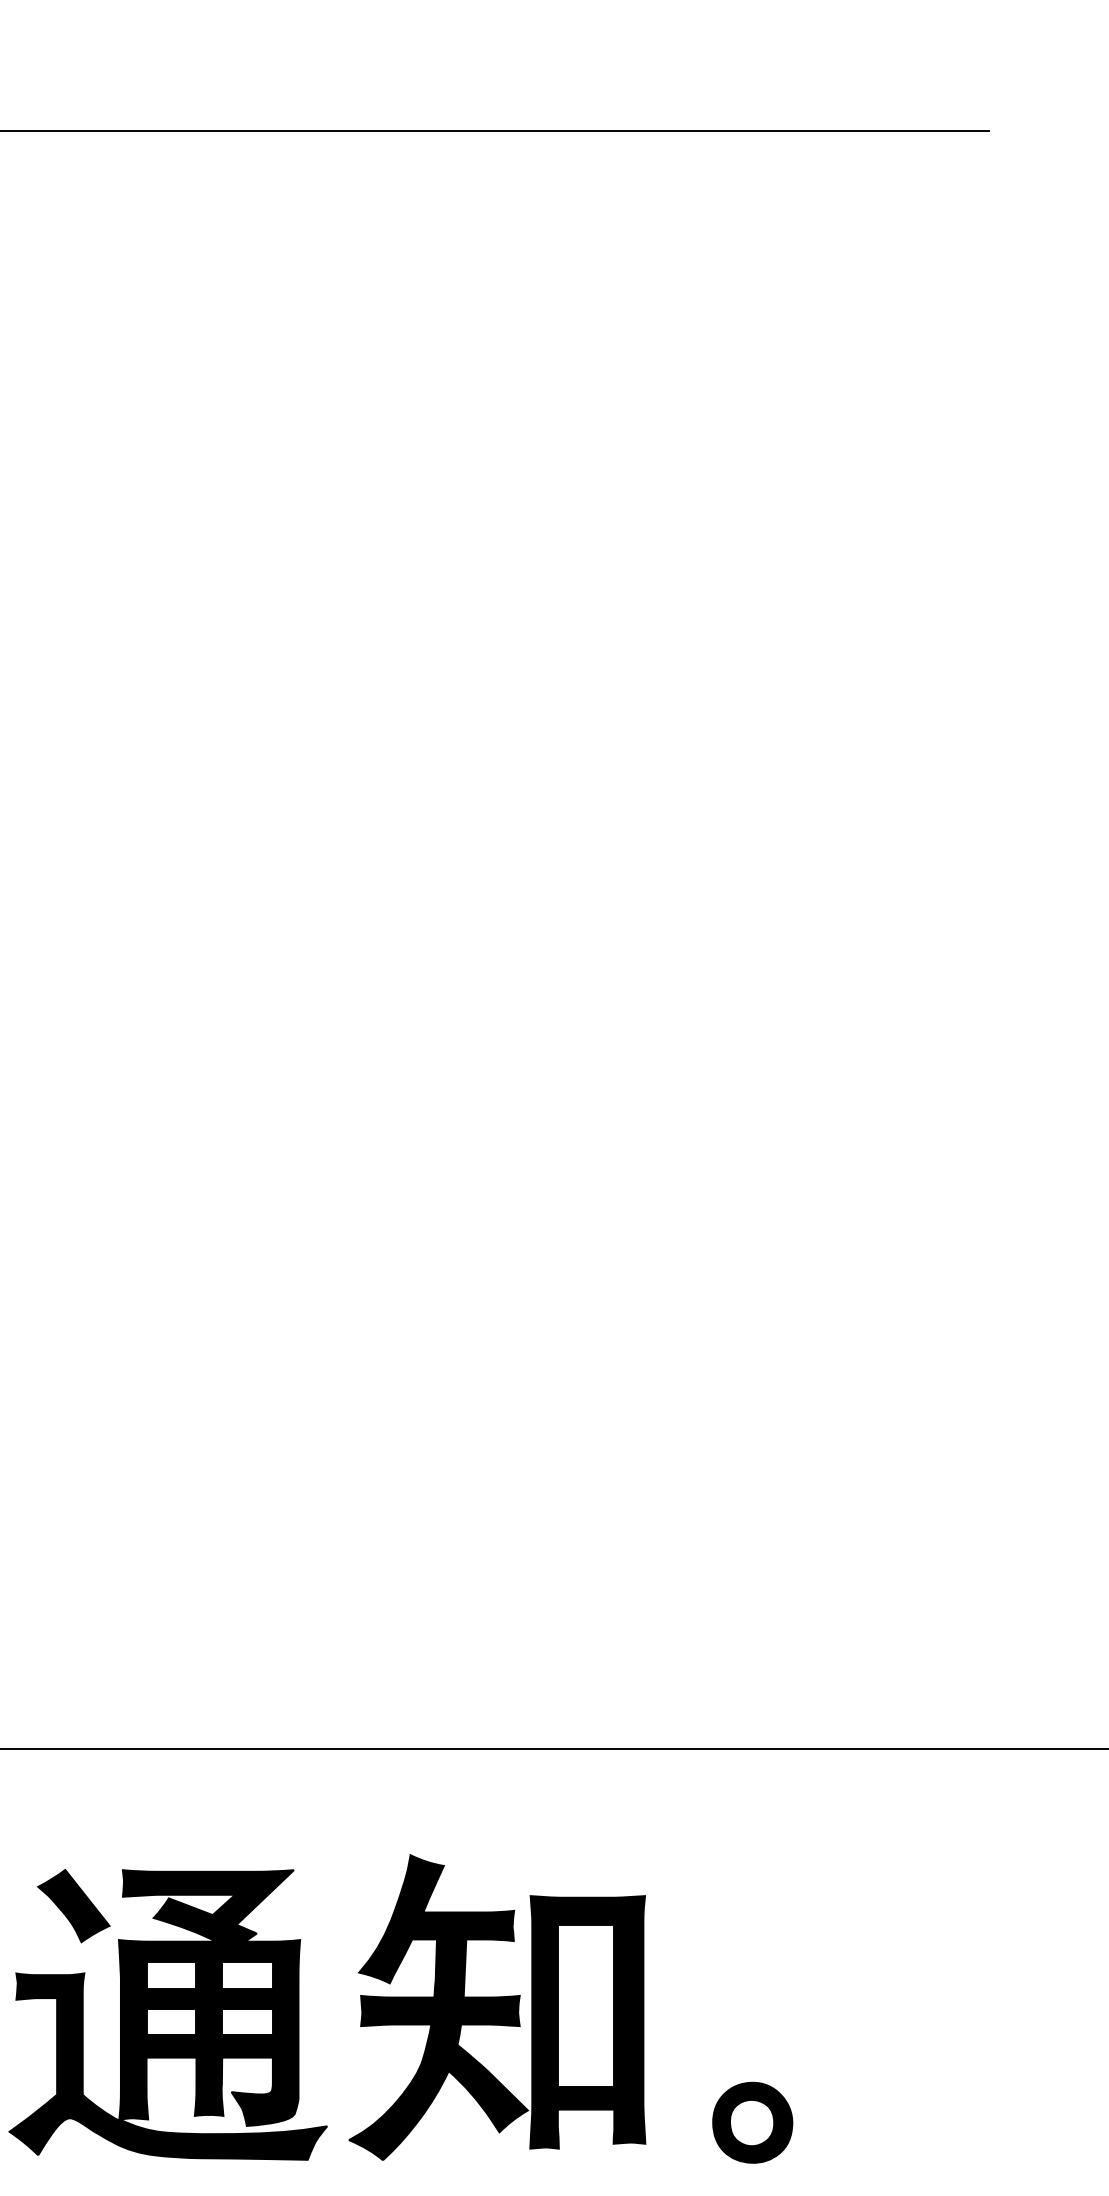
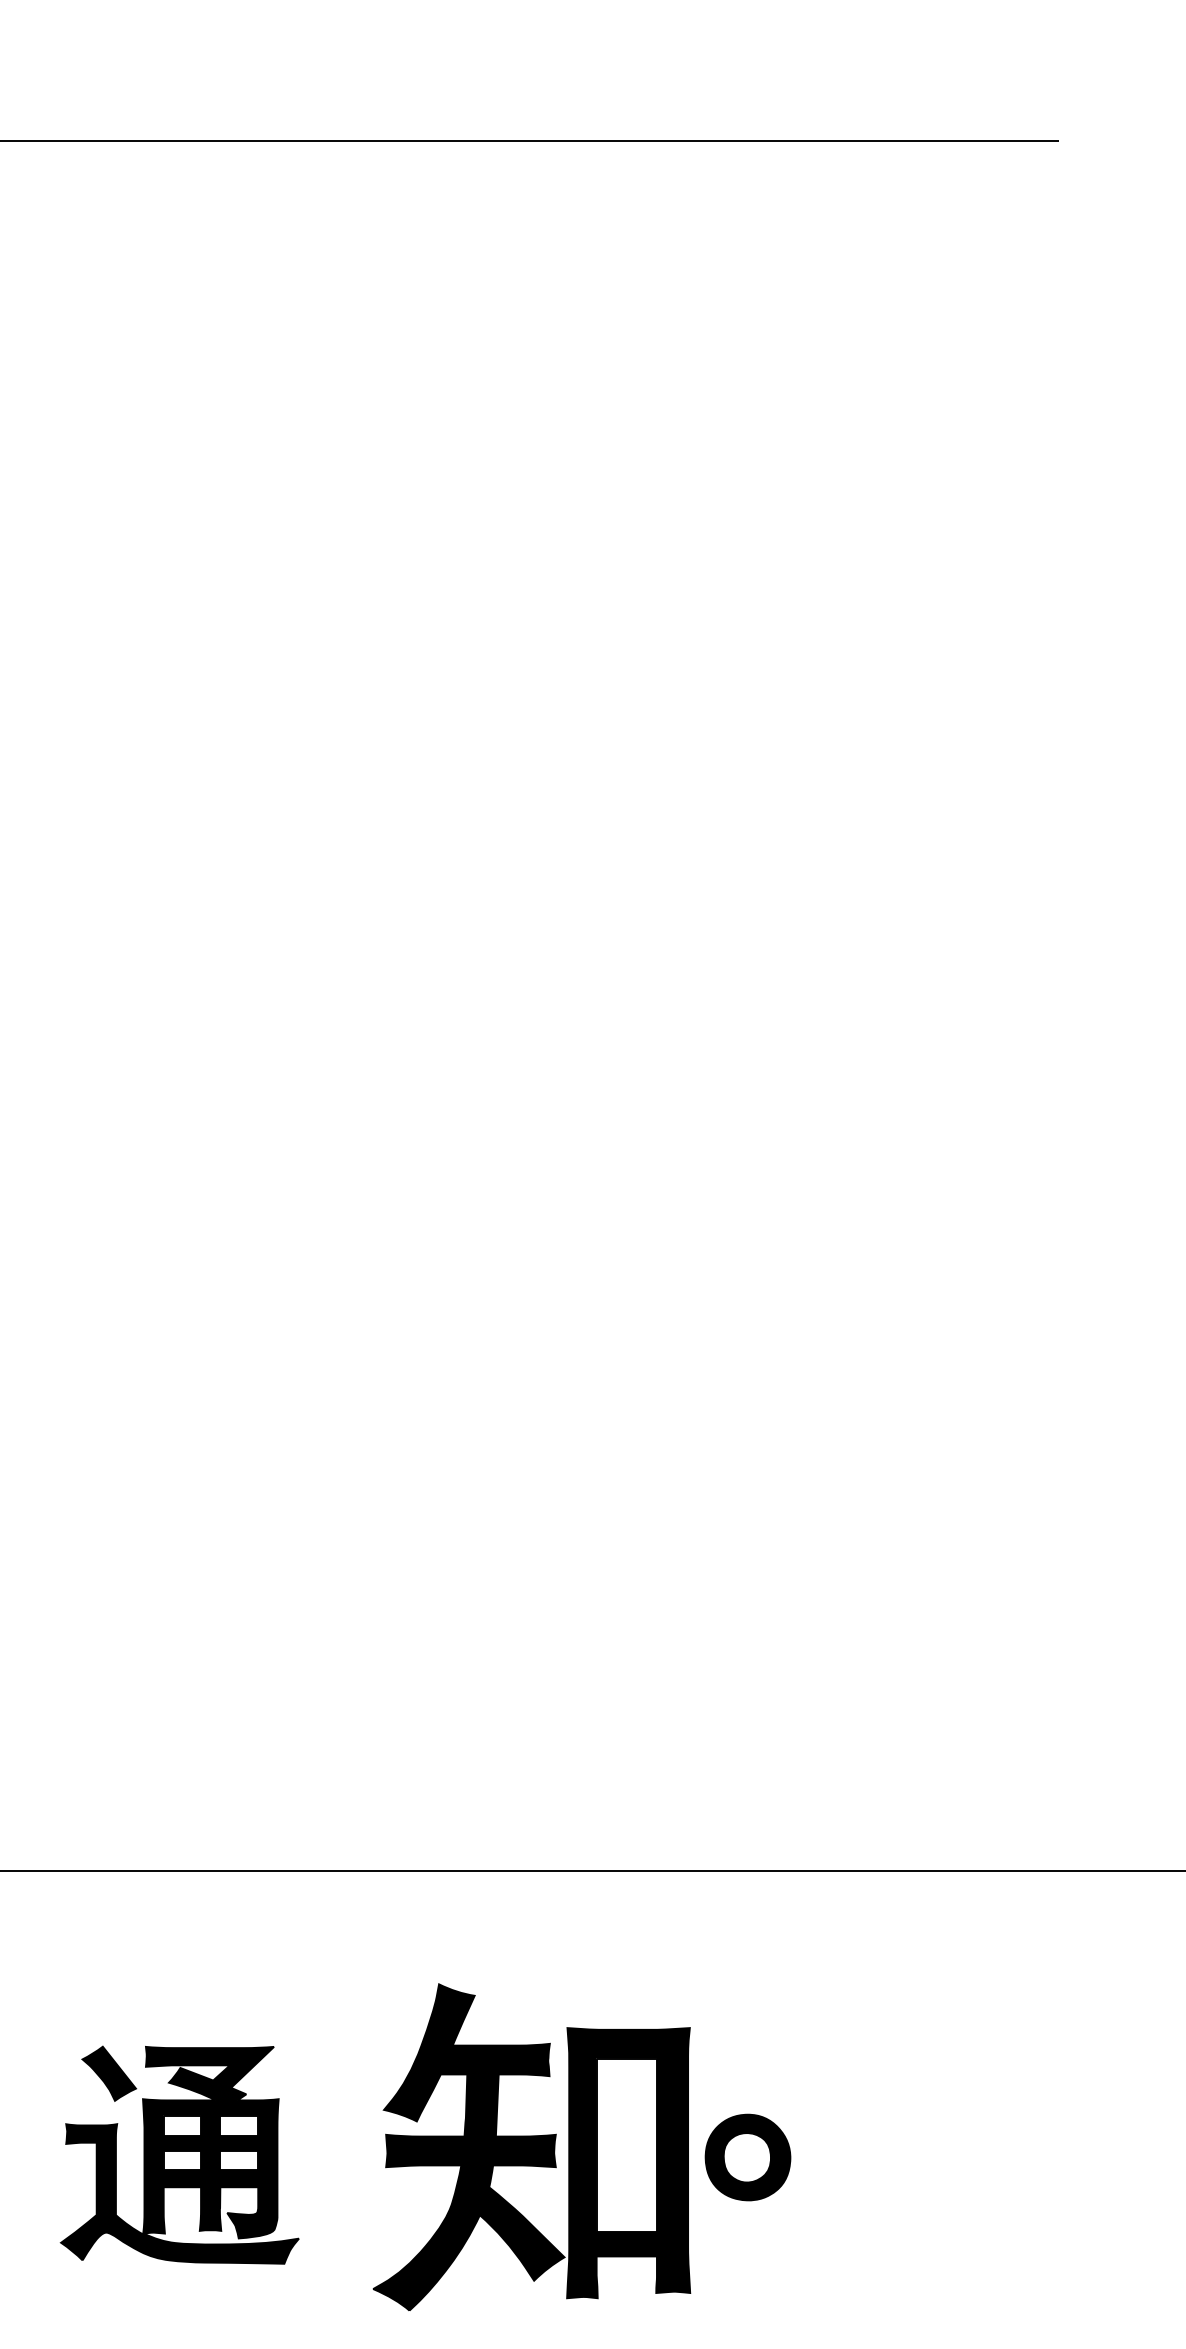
part: (167, 2015) -> (179, 2155), size x0.7
part: (752, 2122) -> (747, 2157), moved

